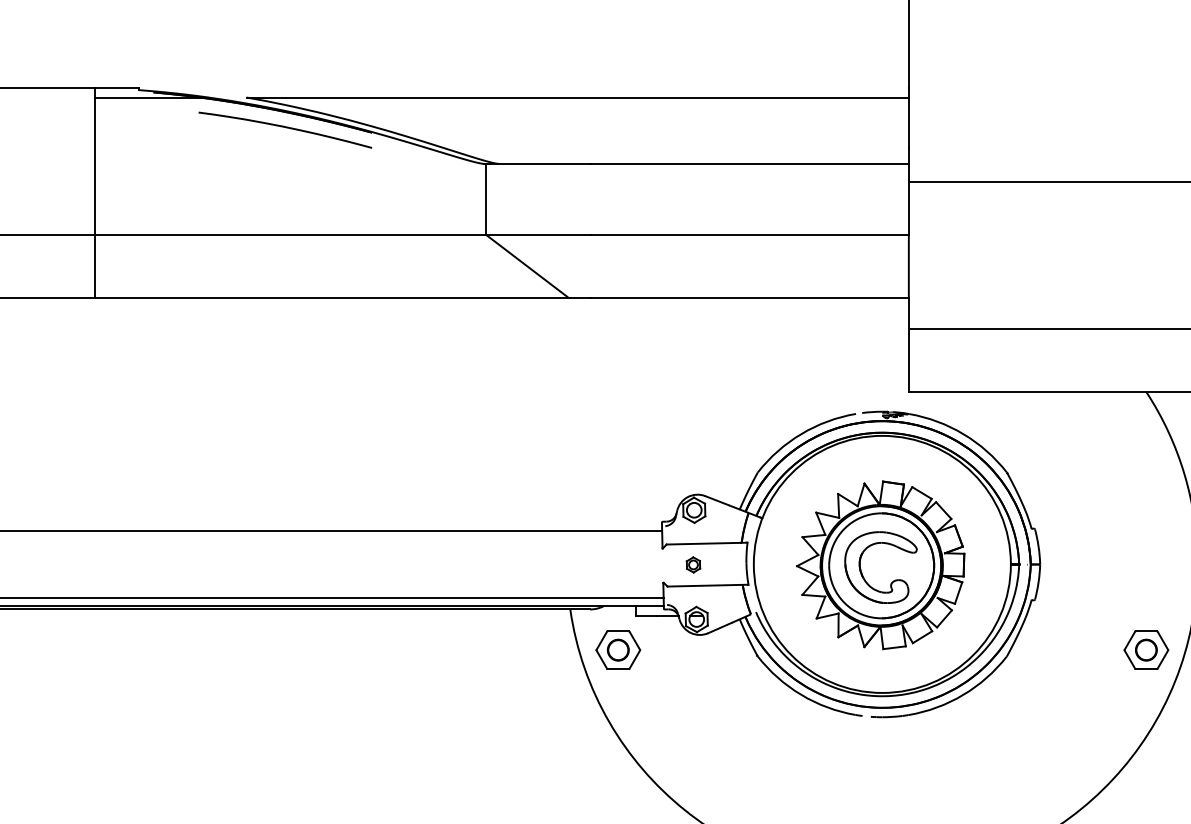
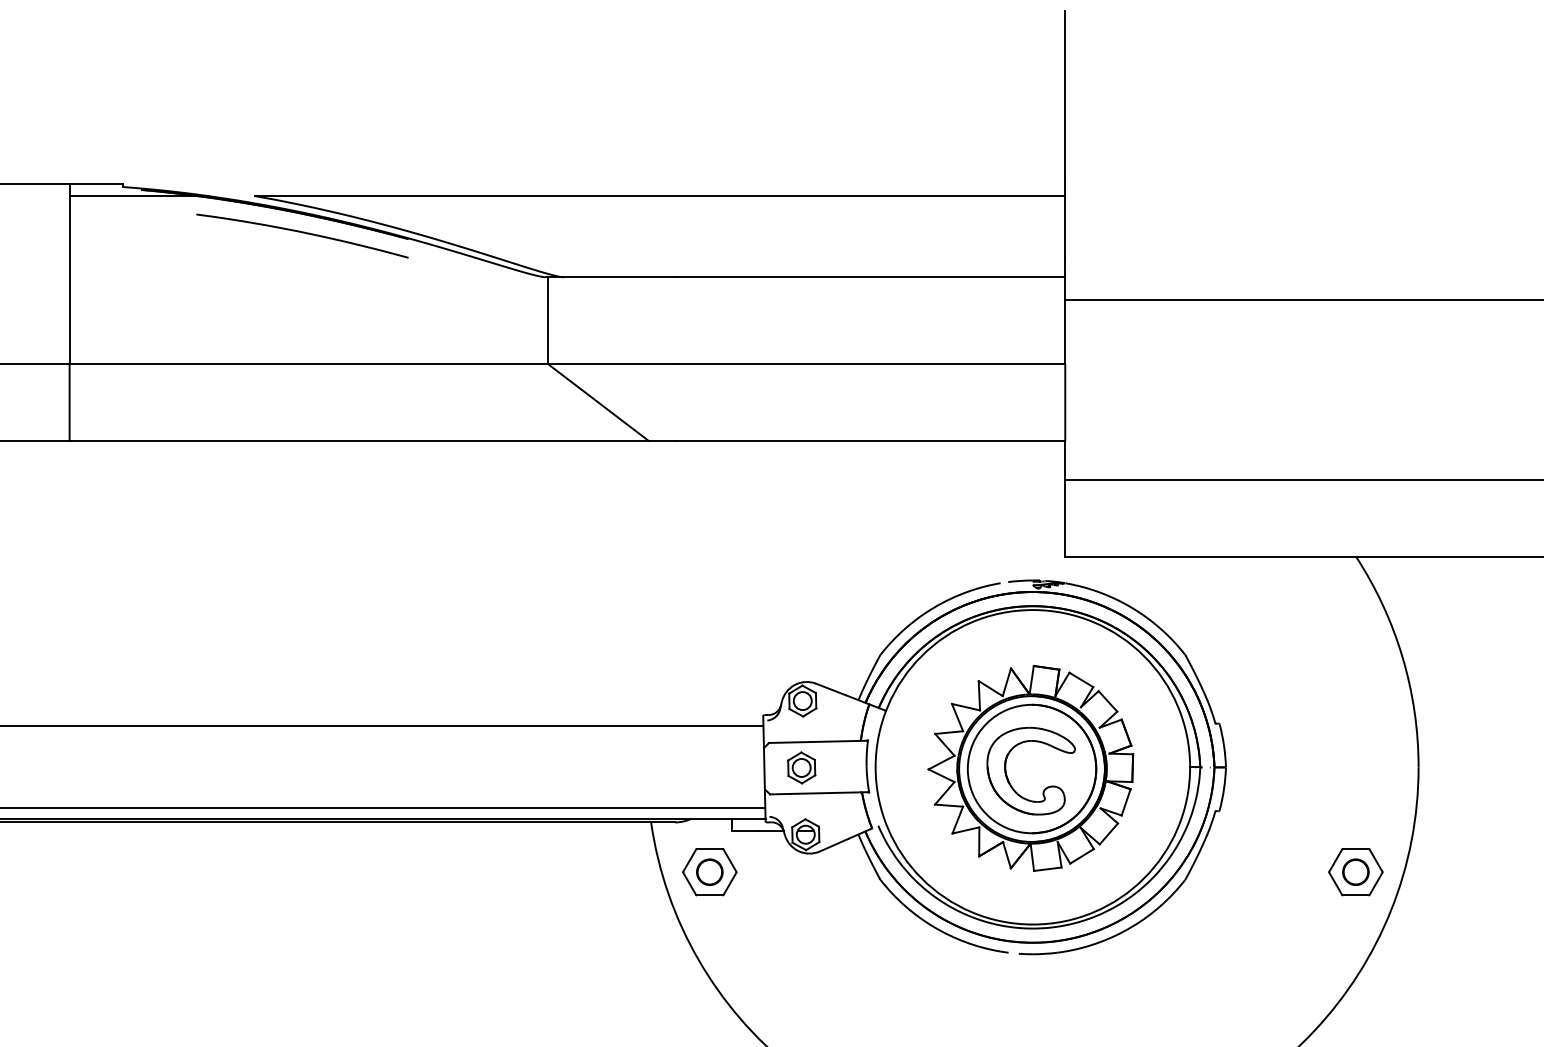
part: (693, 564) -> (801, 767), size x1.67
line: (662, 565) -> (763, 768), added

